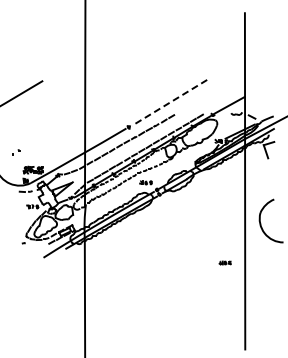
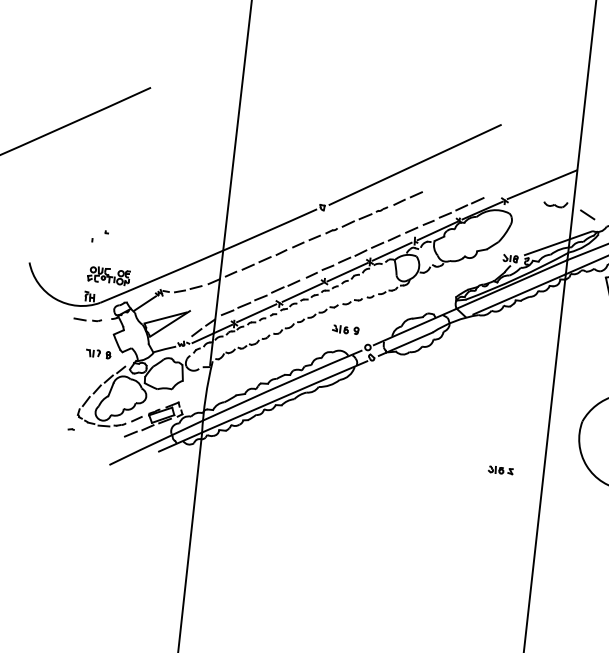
line: (169, 103) -> (414, 166), dashed -> solid
part: (16, 152) -> (100, 236), moved
part: (224, 262) -> (499, 469), moved

